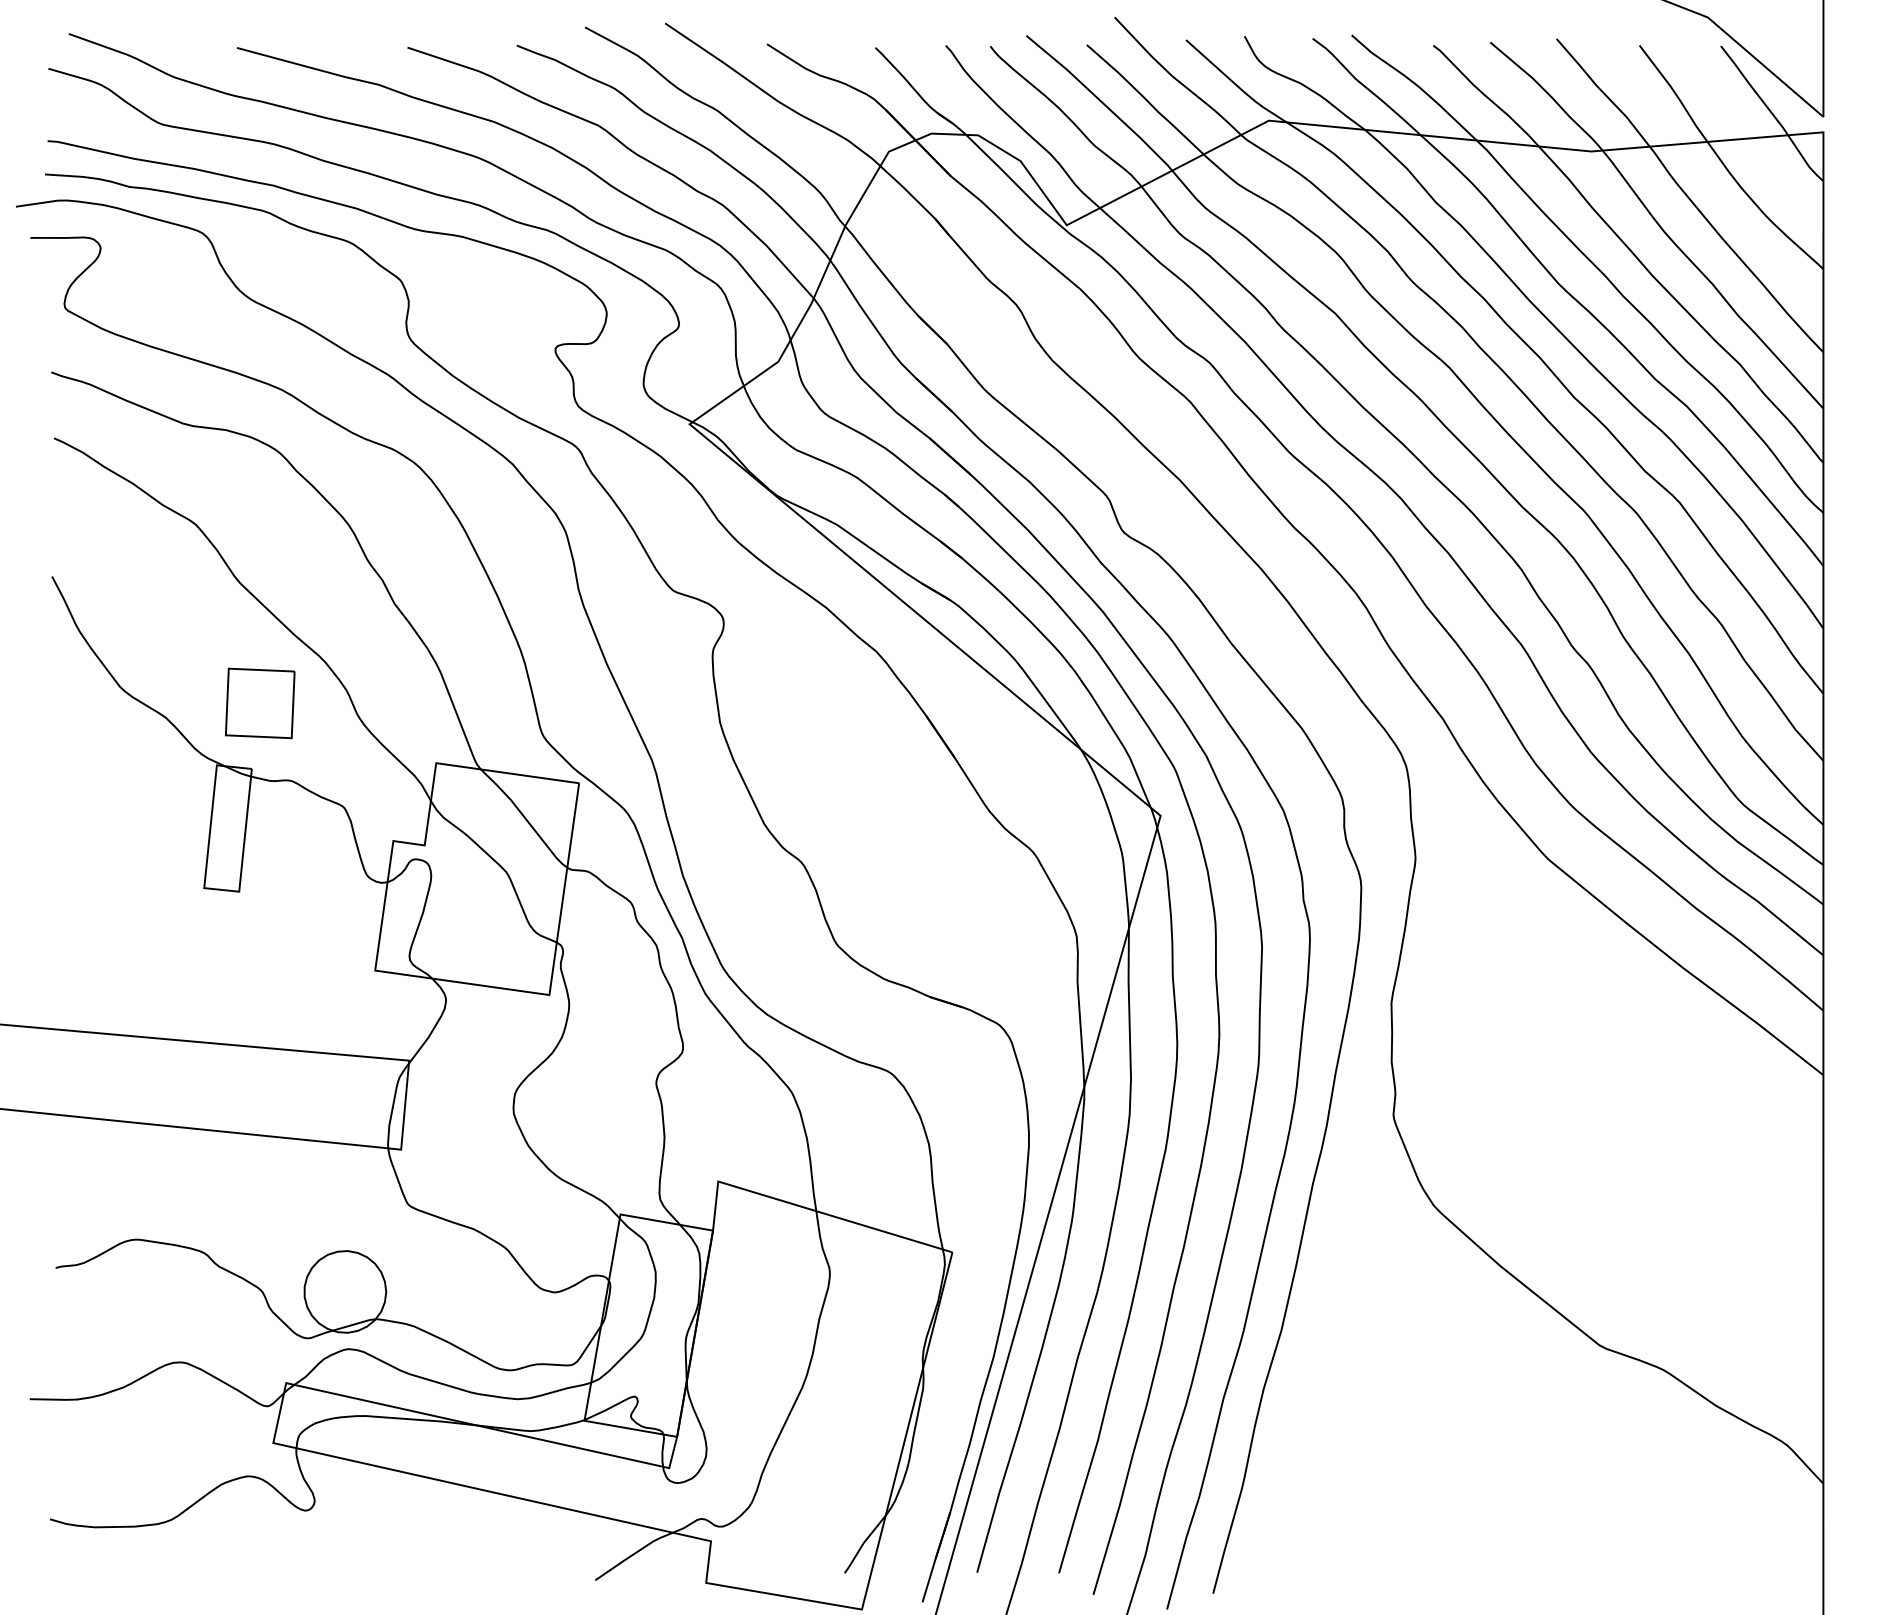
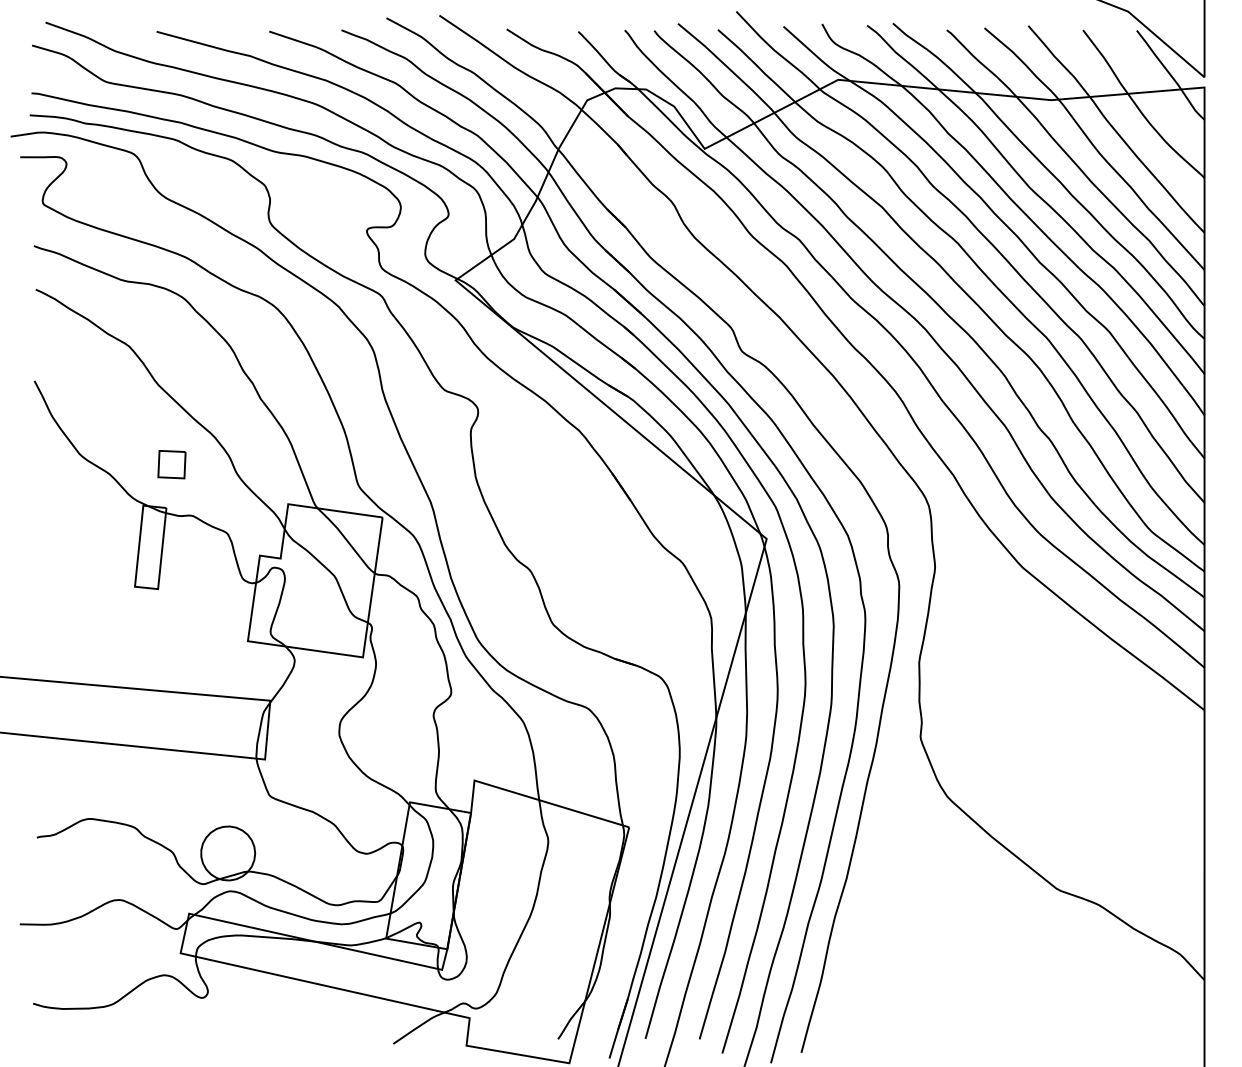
part: (259, 703) -> (171, 464), size x0.6

